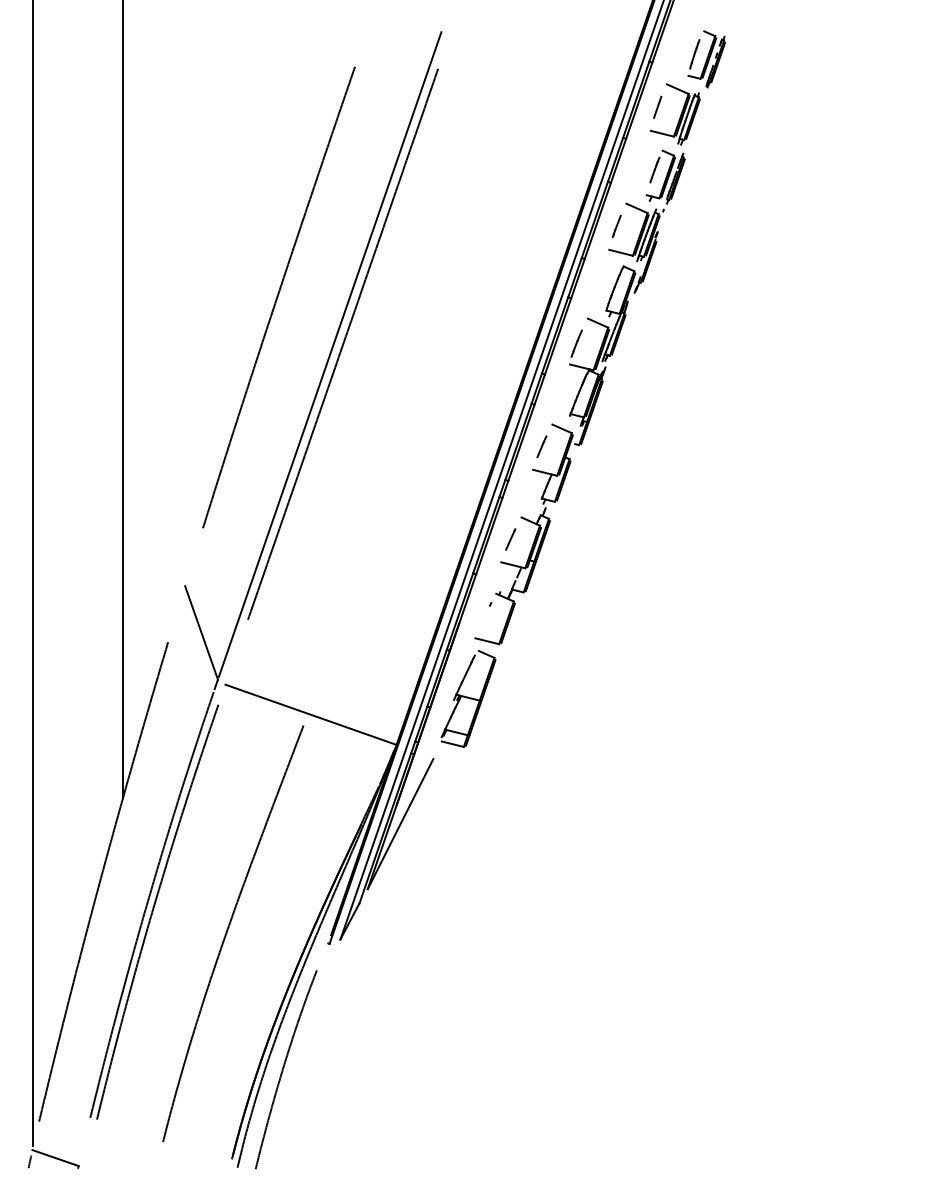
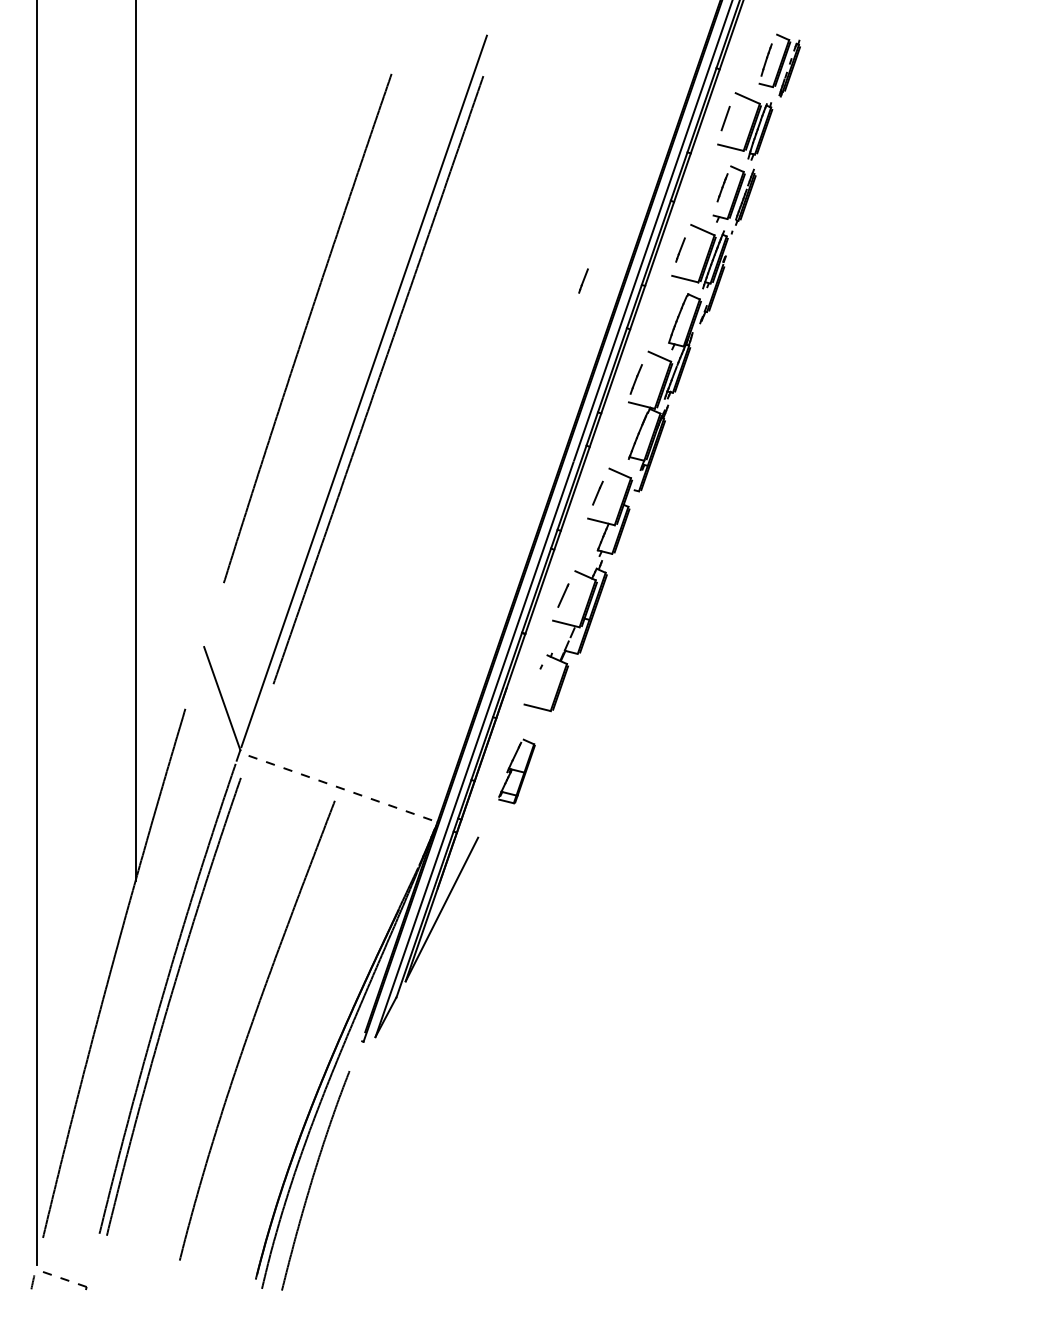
line: (528, 254) -> (583, 280), added
part: (468, 698) -> (516, 771), size x0.6
line: (311, 715) -> (343, 789), solid -> dashed
line: (54, 1158) -> (60, 1278), solid -> dashed

